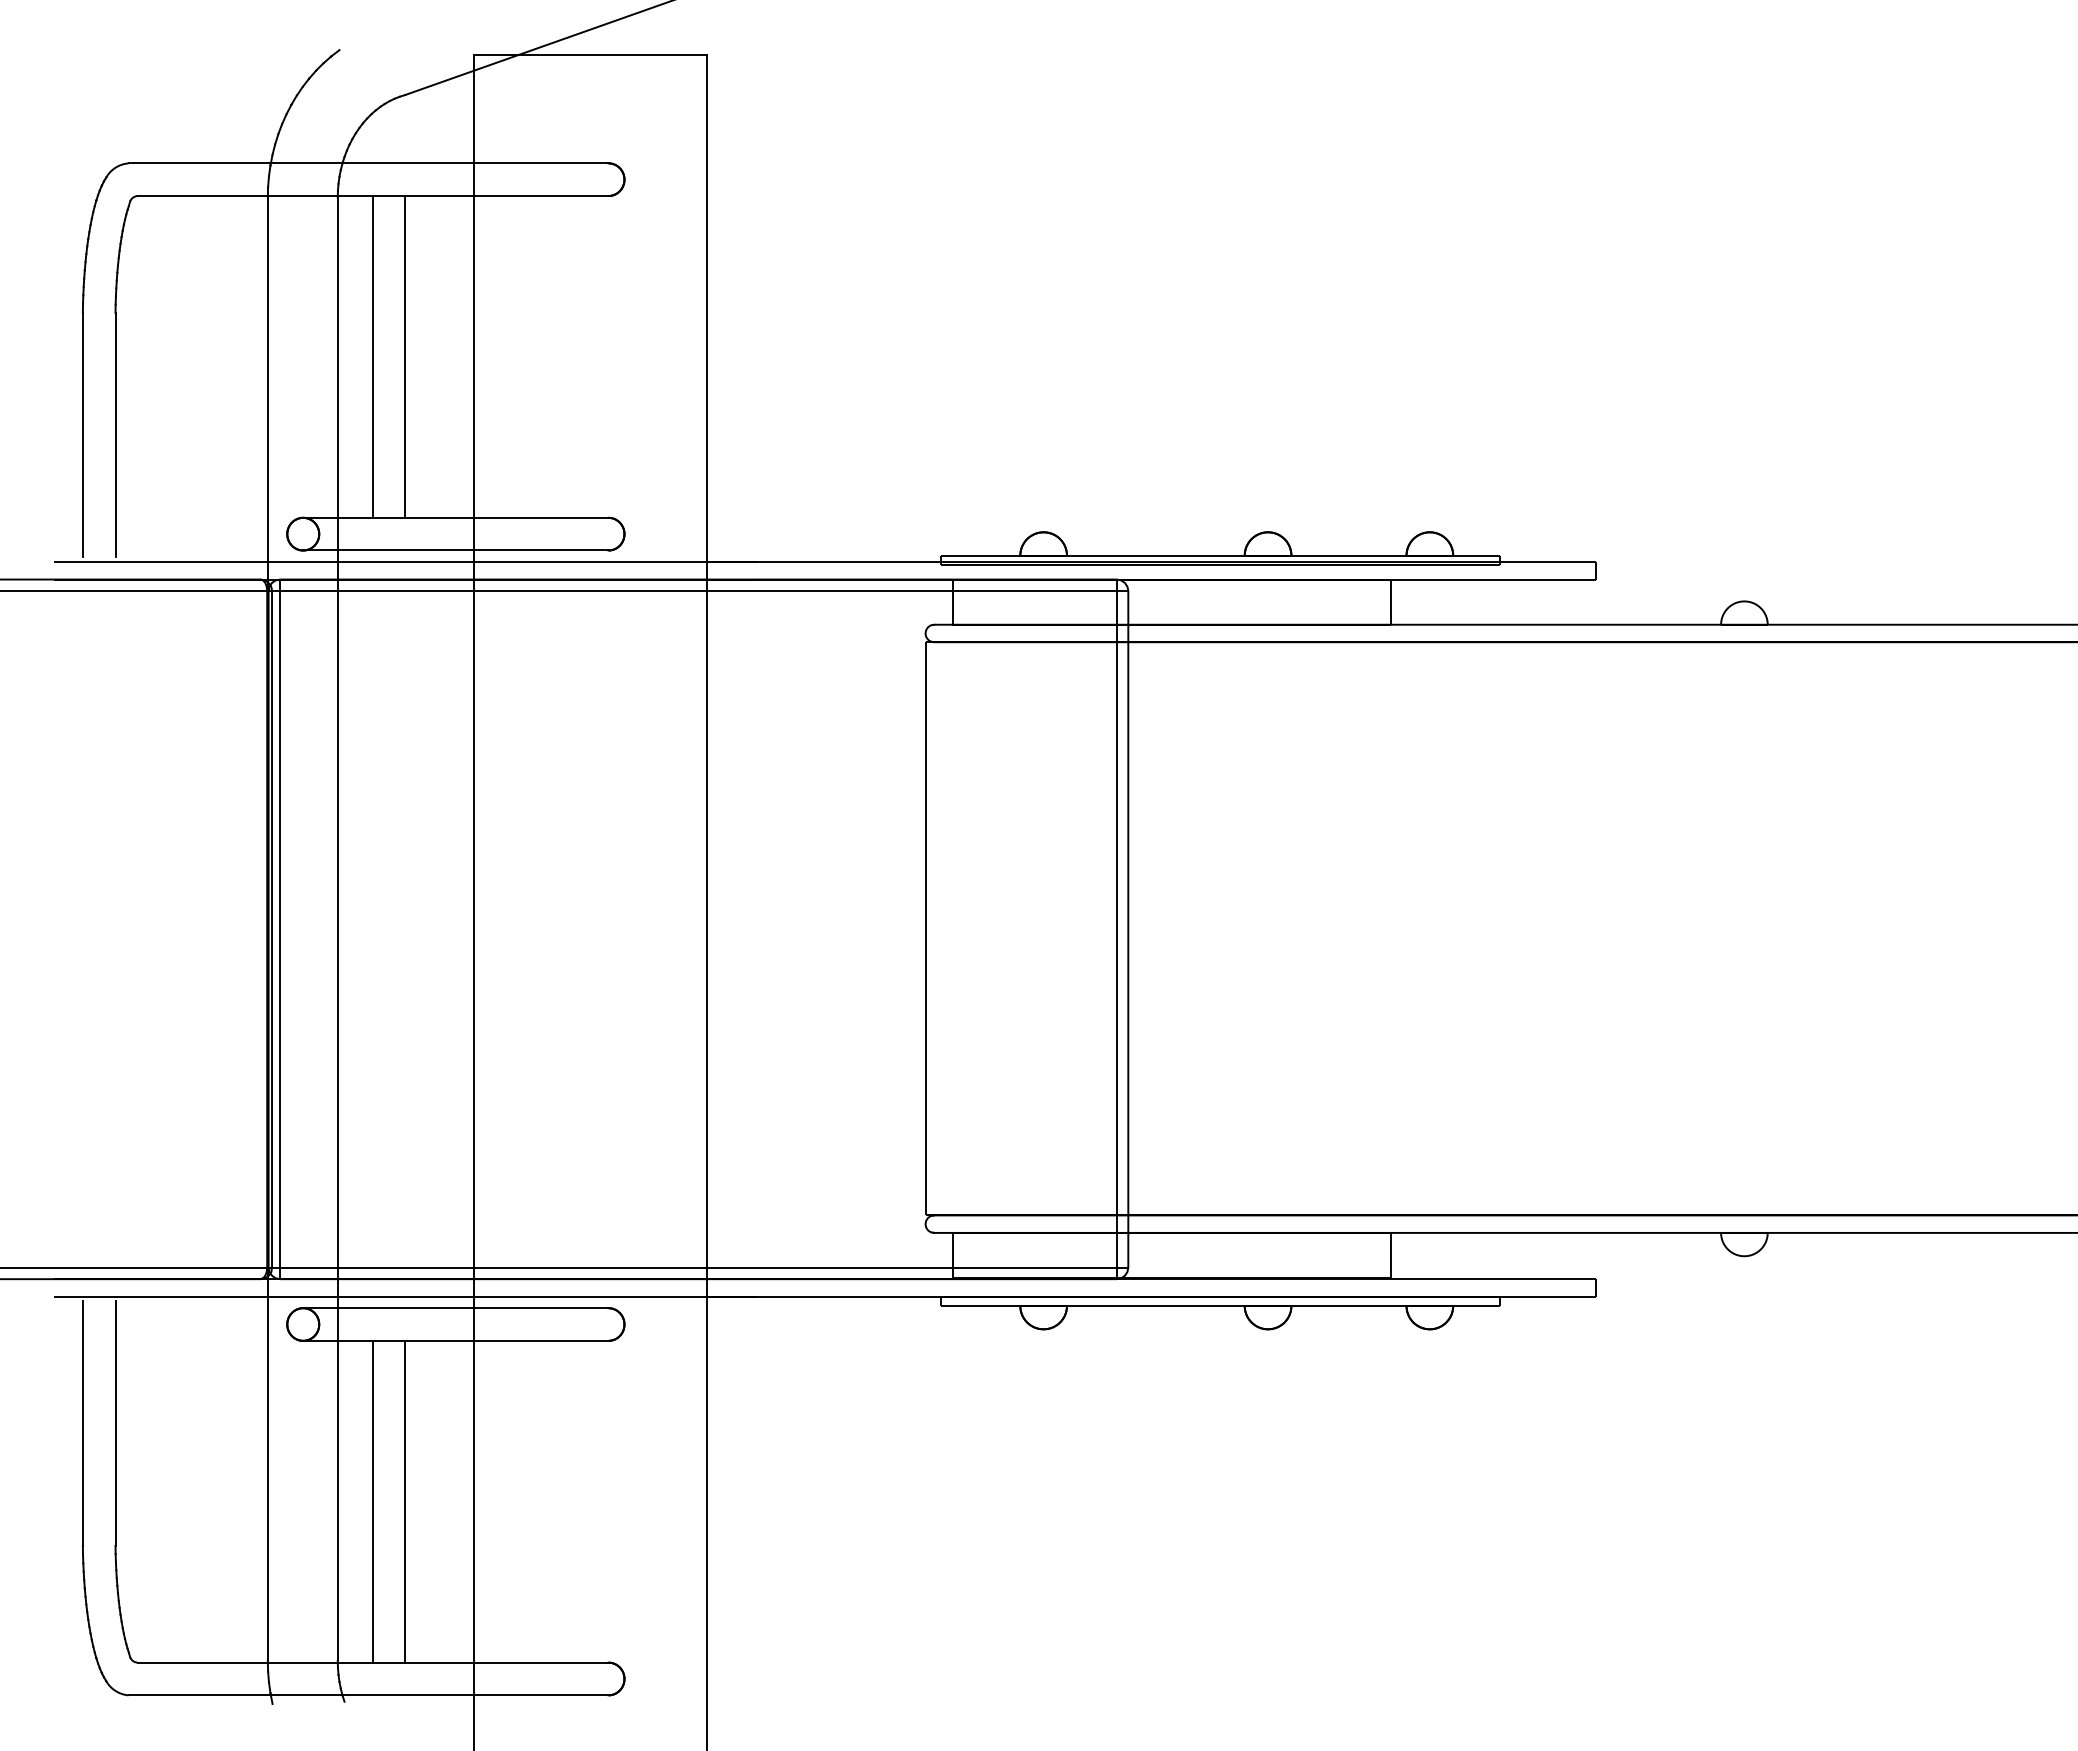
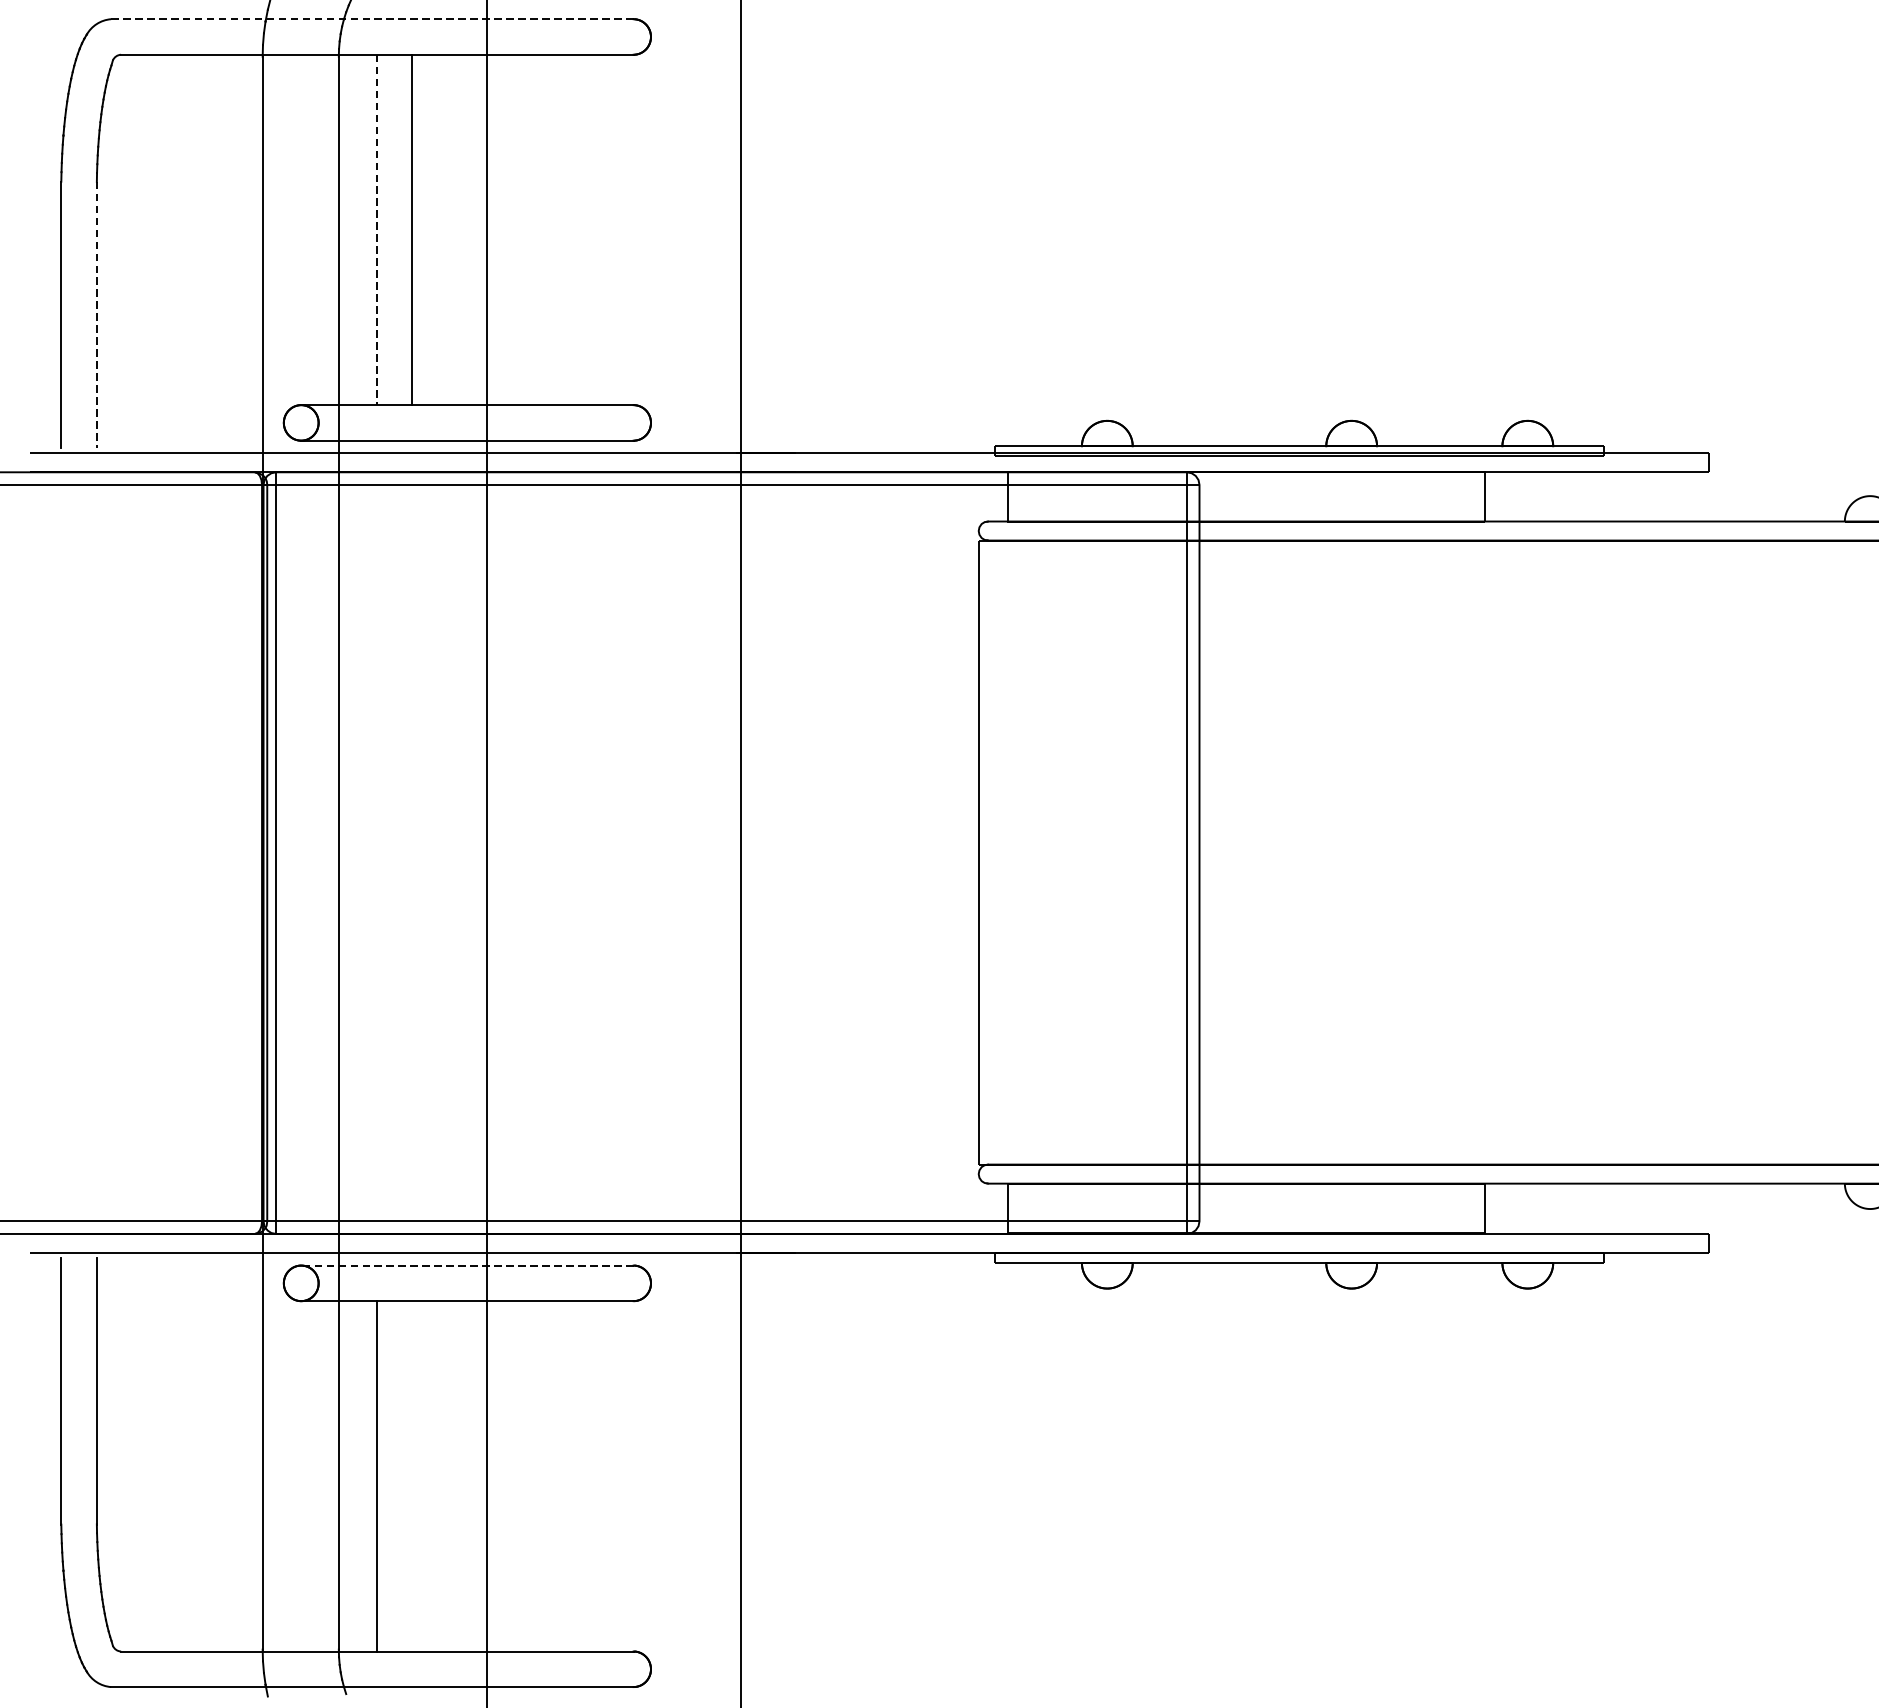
line: (368, 163) -> (372, 19), solid -> dashed
line: (373, 356) -> (377, 229), solid -> dashed
line: (115, 435) -> (96, 315), solid -> dashed
line: (455, 1308) -> (467, 1265), solid -> dashed
line: (404, 1501) -> (411, 1476), removed

